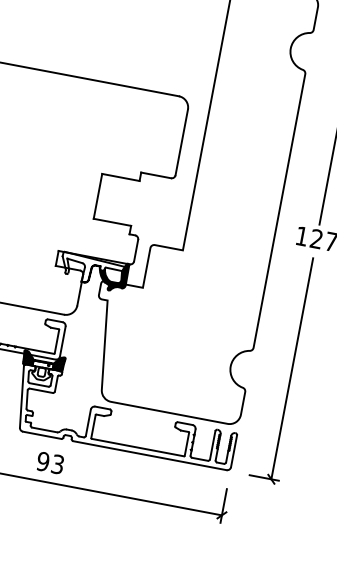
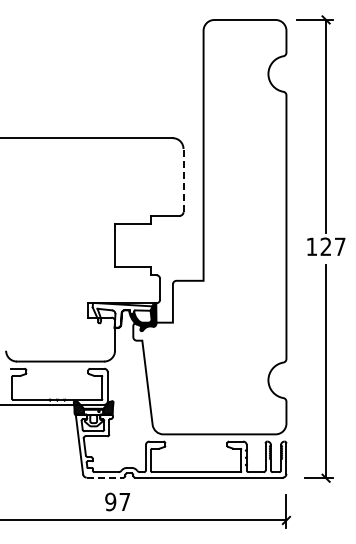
line: (181, 142) -> (183, 180), solid -> dashed
line: (42, 435) -> (105, 477), solid -> dashed
text: (57, 463) -> (124, 501), 93 -> 97

